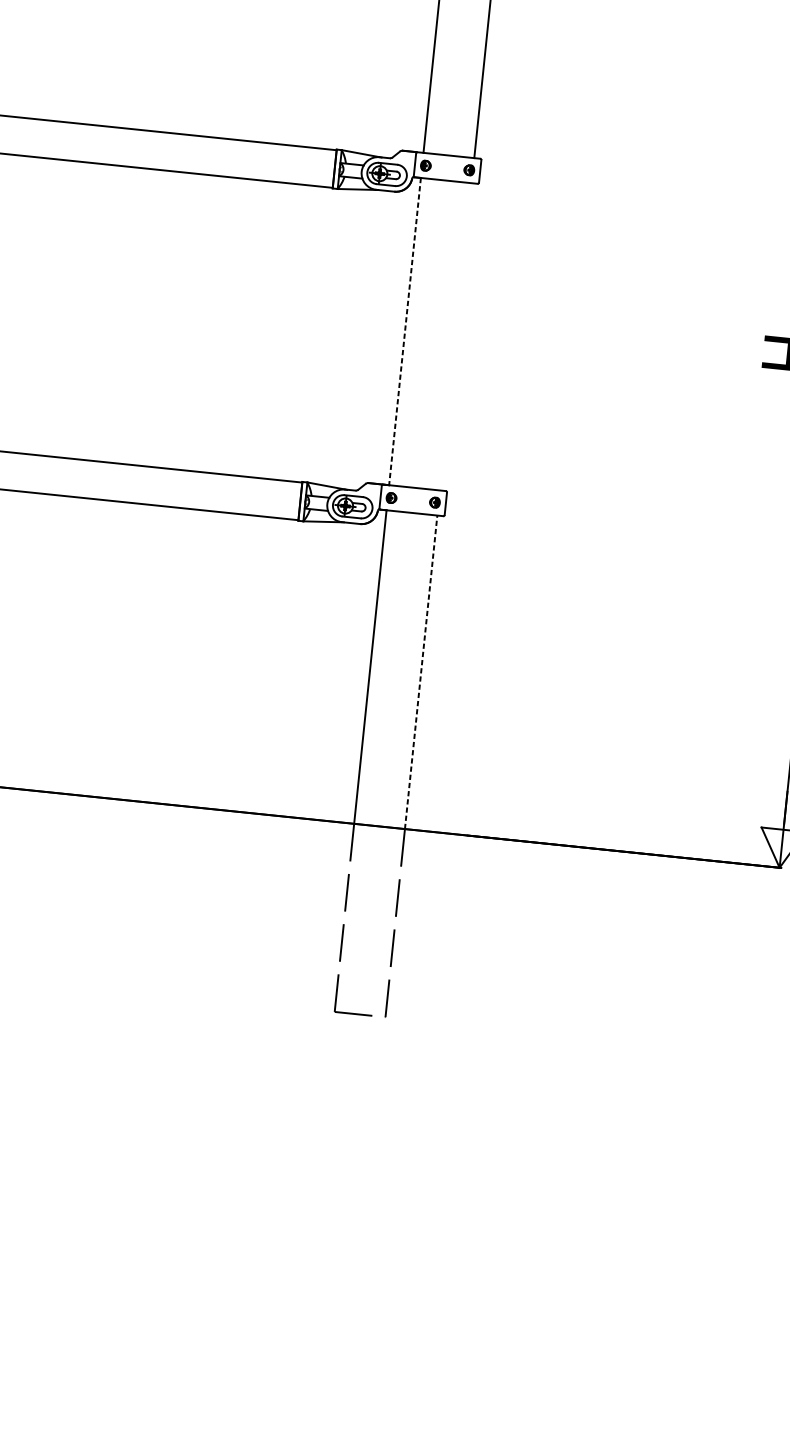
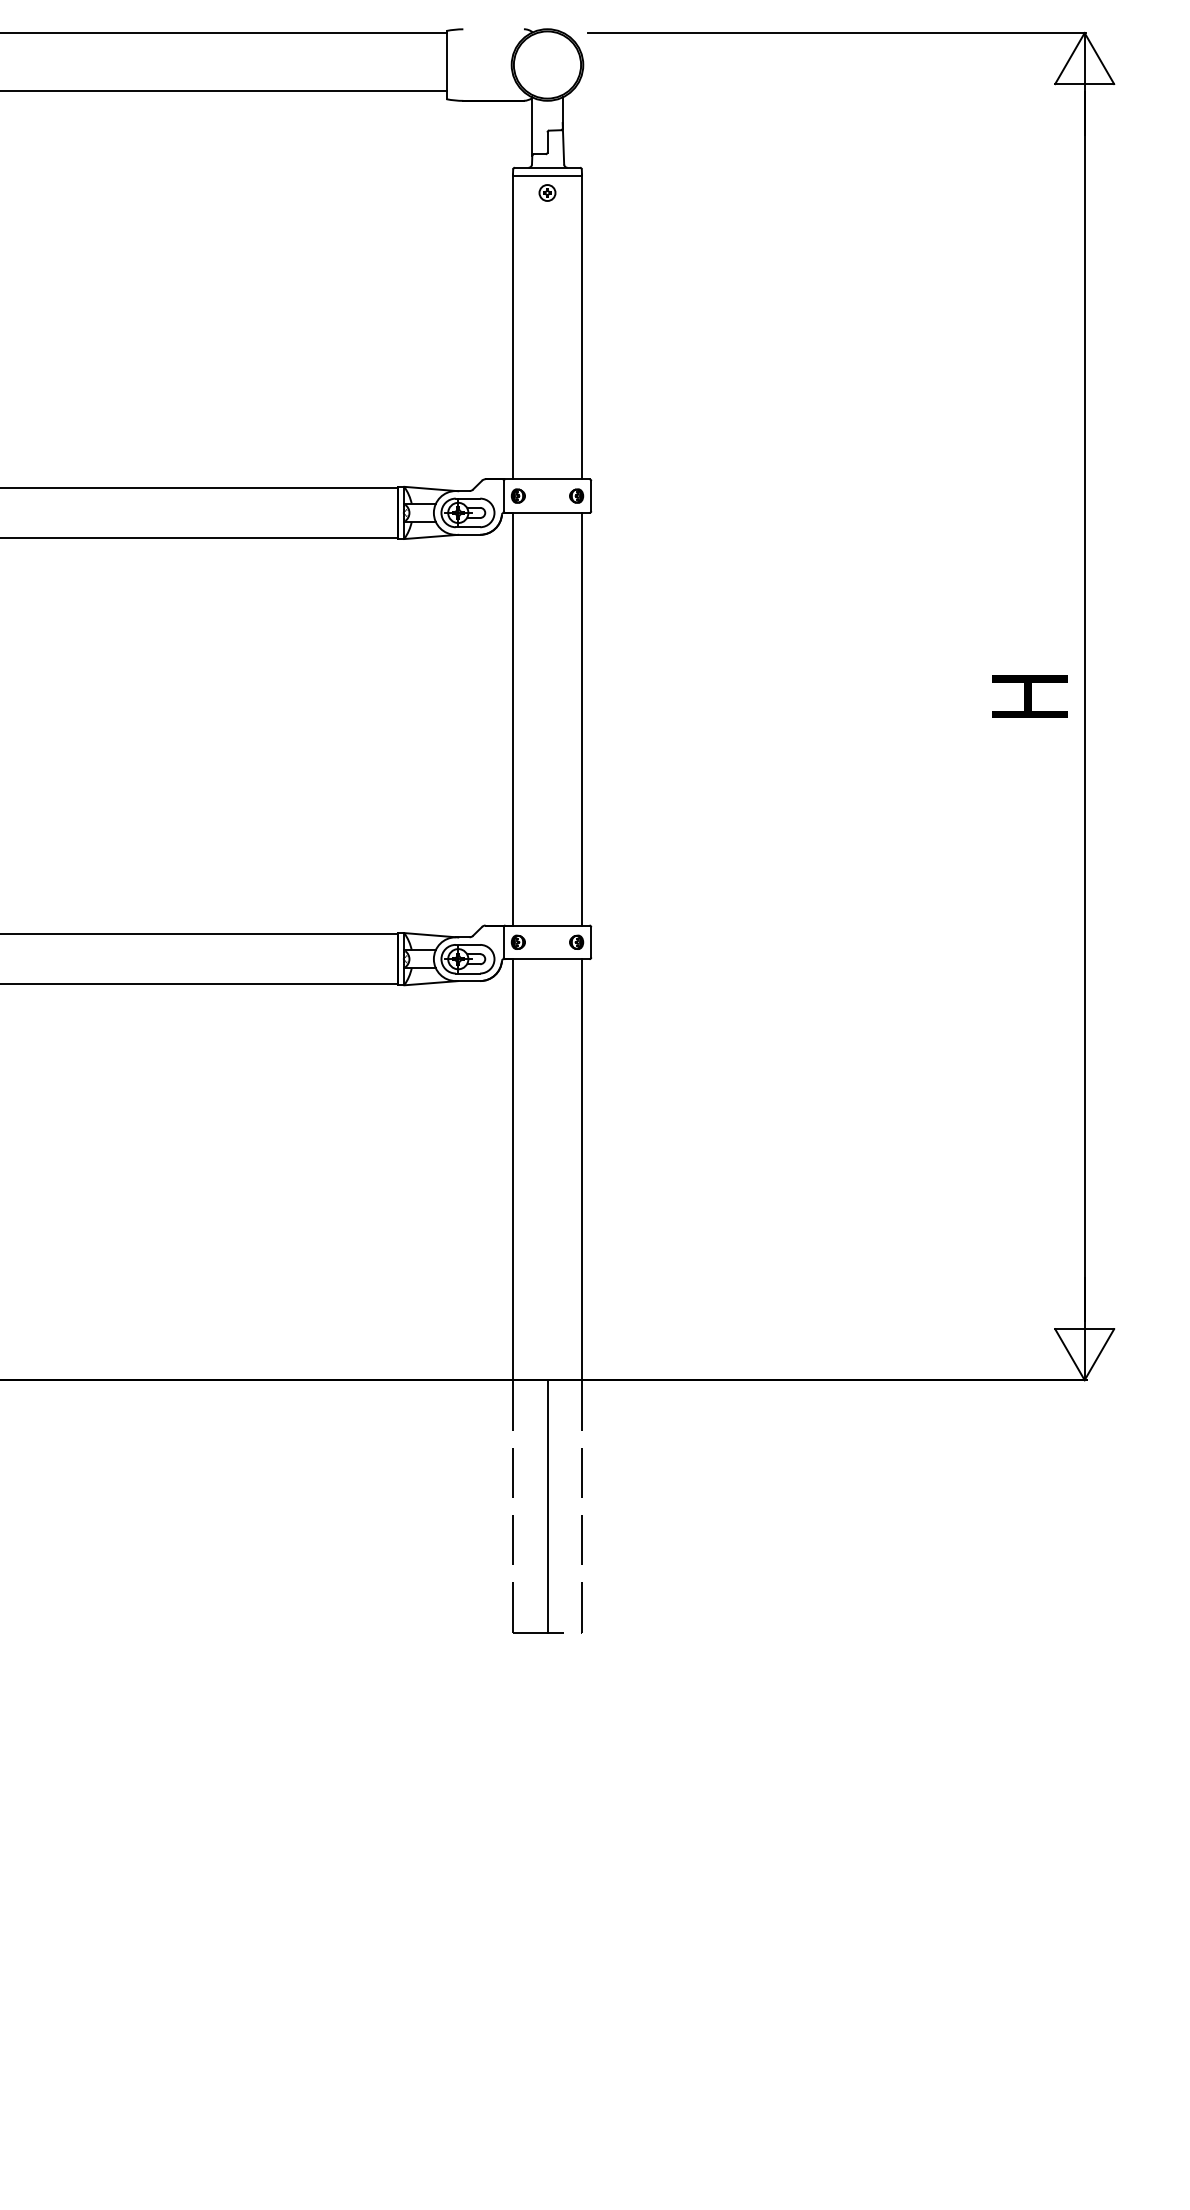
line: (405, 331) -> (513, 719), dashed -> solid
line: (455, 336) -> (581, 718), added
line: (421, 672) -> (581, 1169), dashed -> solid
line: (369, 920) -> (547, 1506), added

